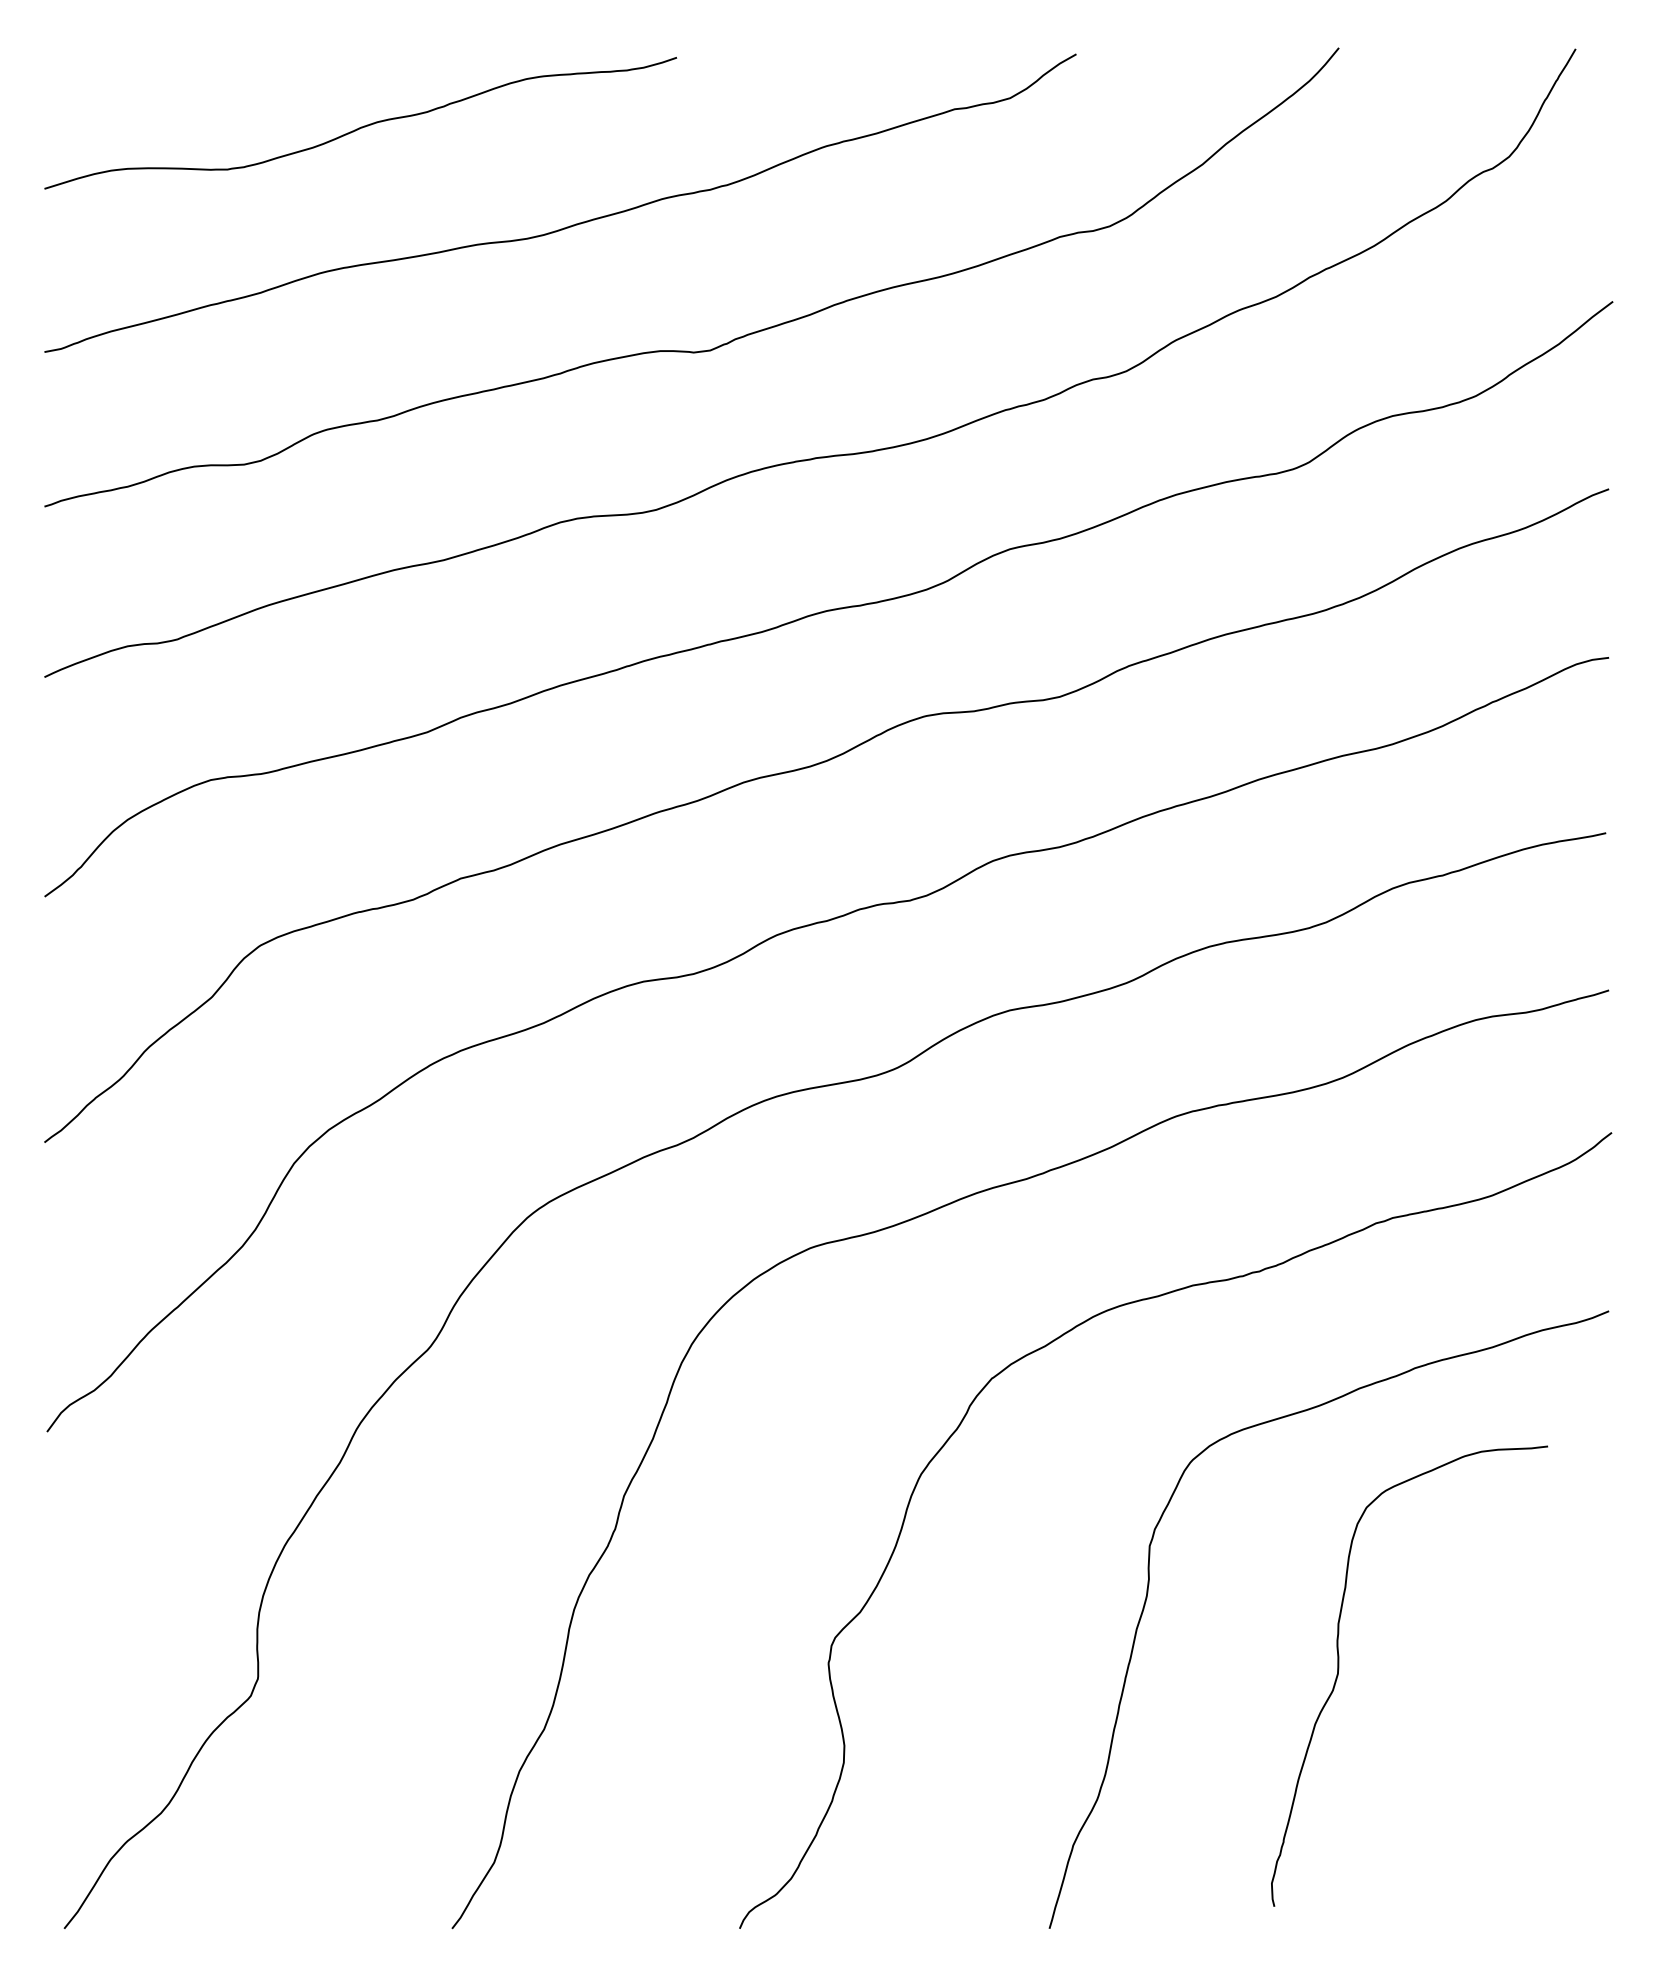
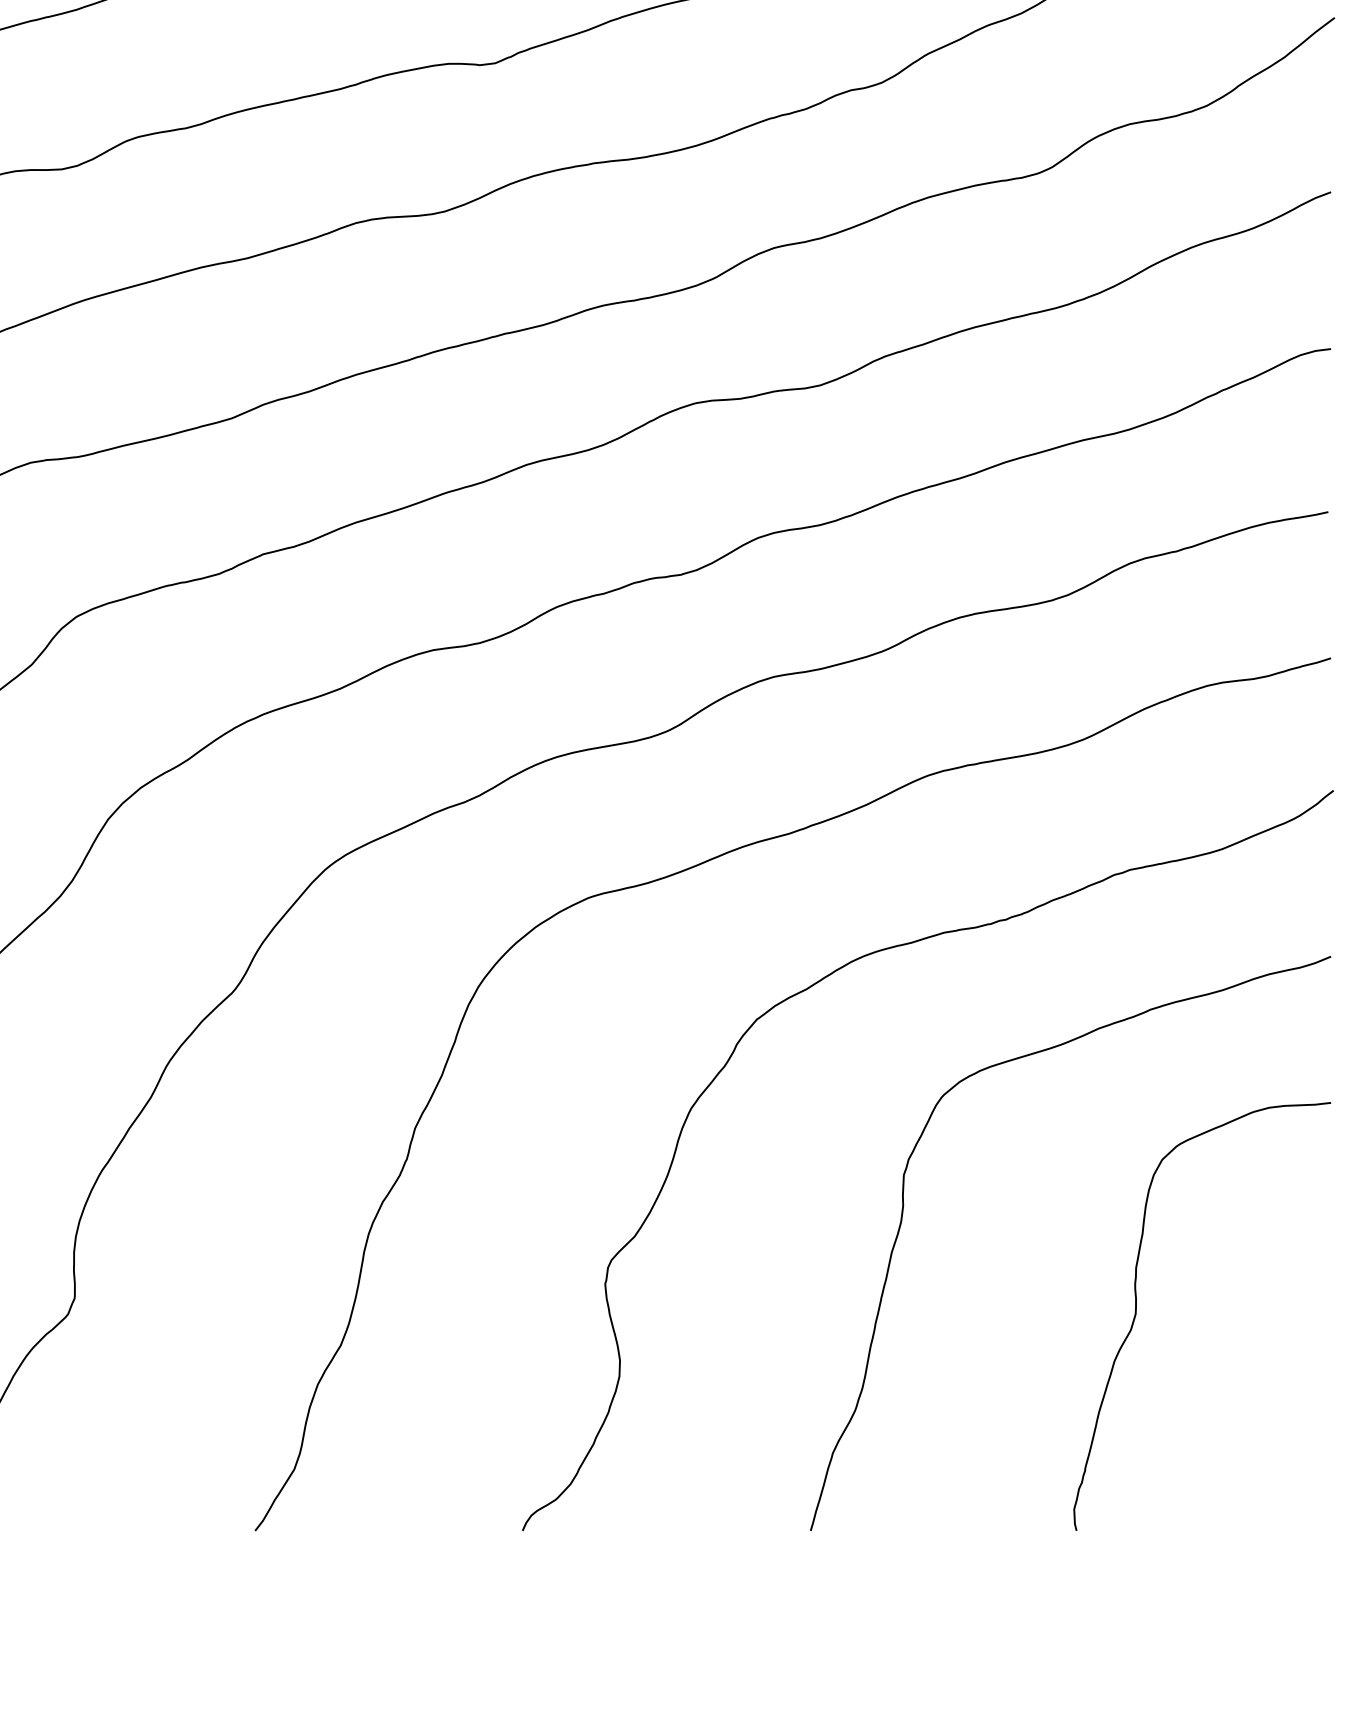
curve: (1339, 1669) -> (1137, 1310), moved

